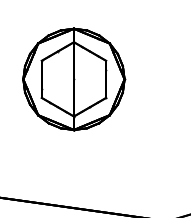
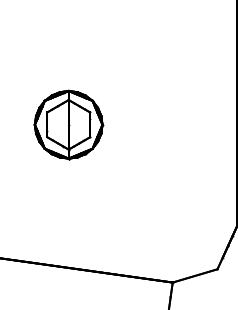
part: (73, 79) -> (68, 124), size x0.6

